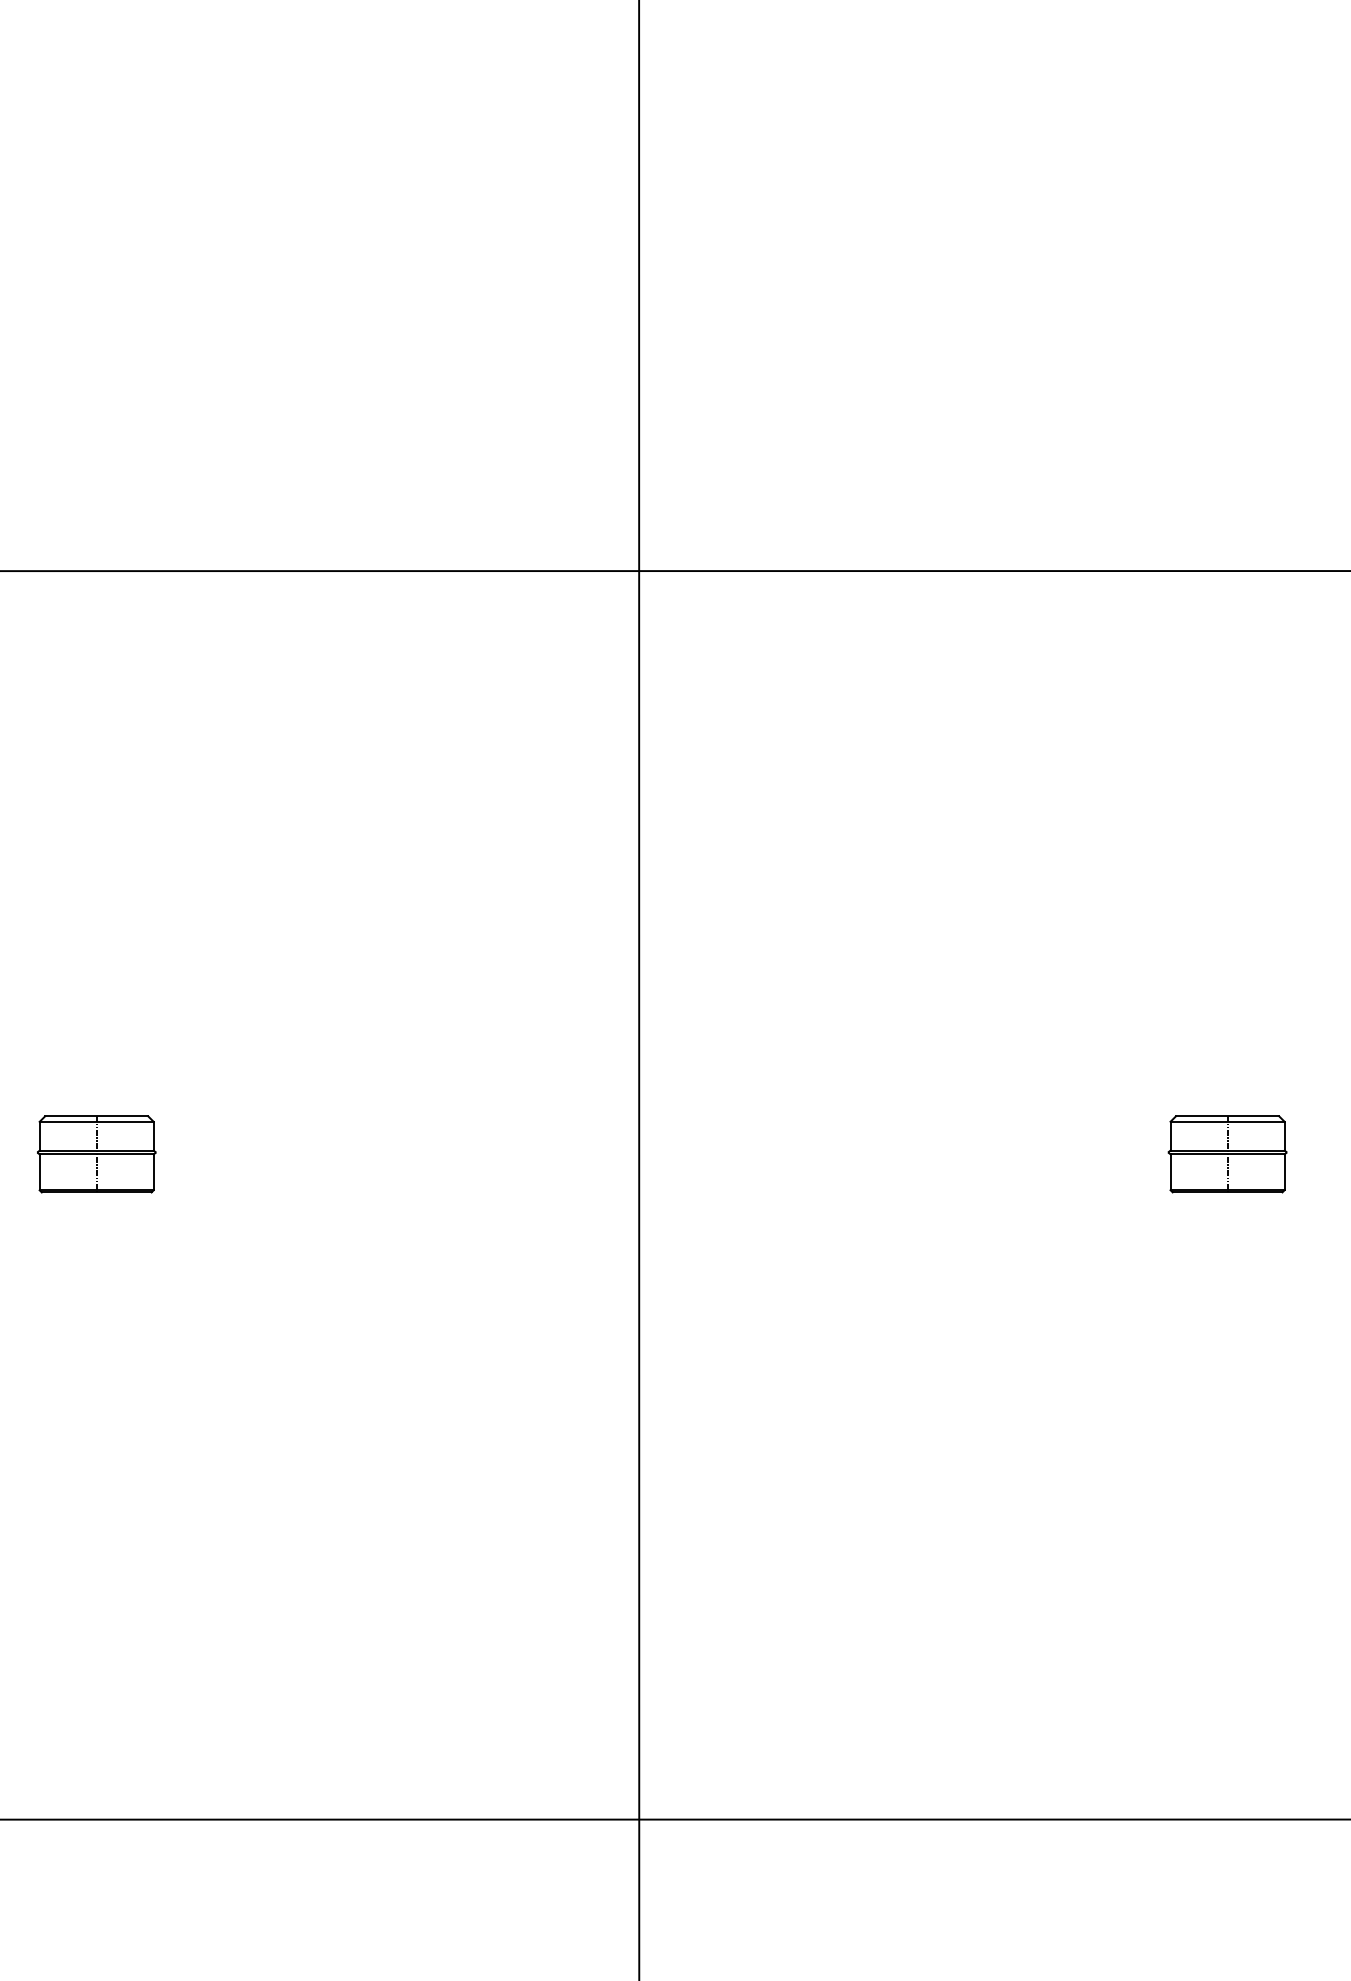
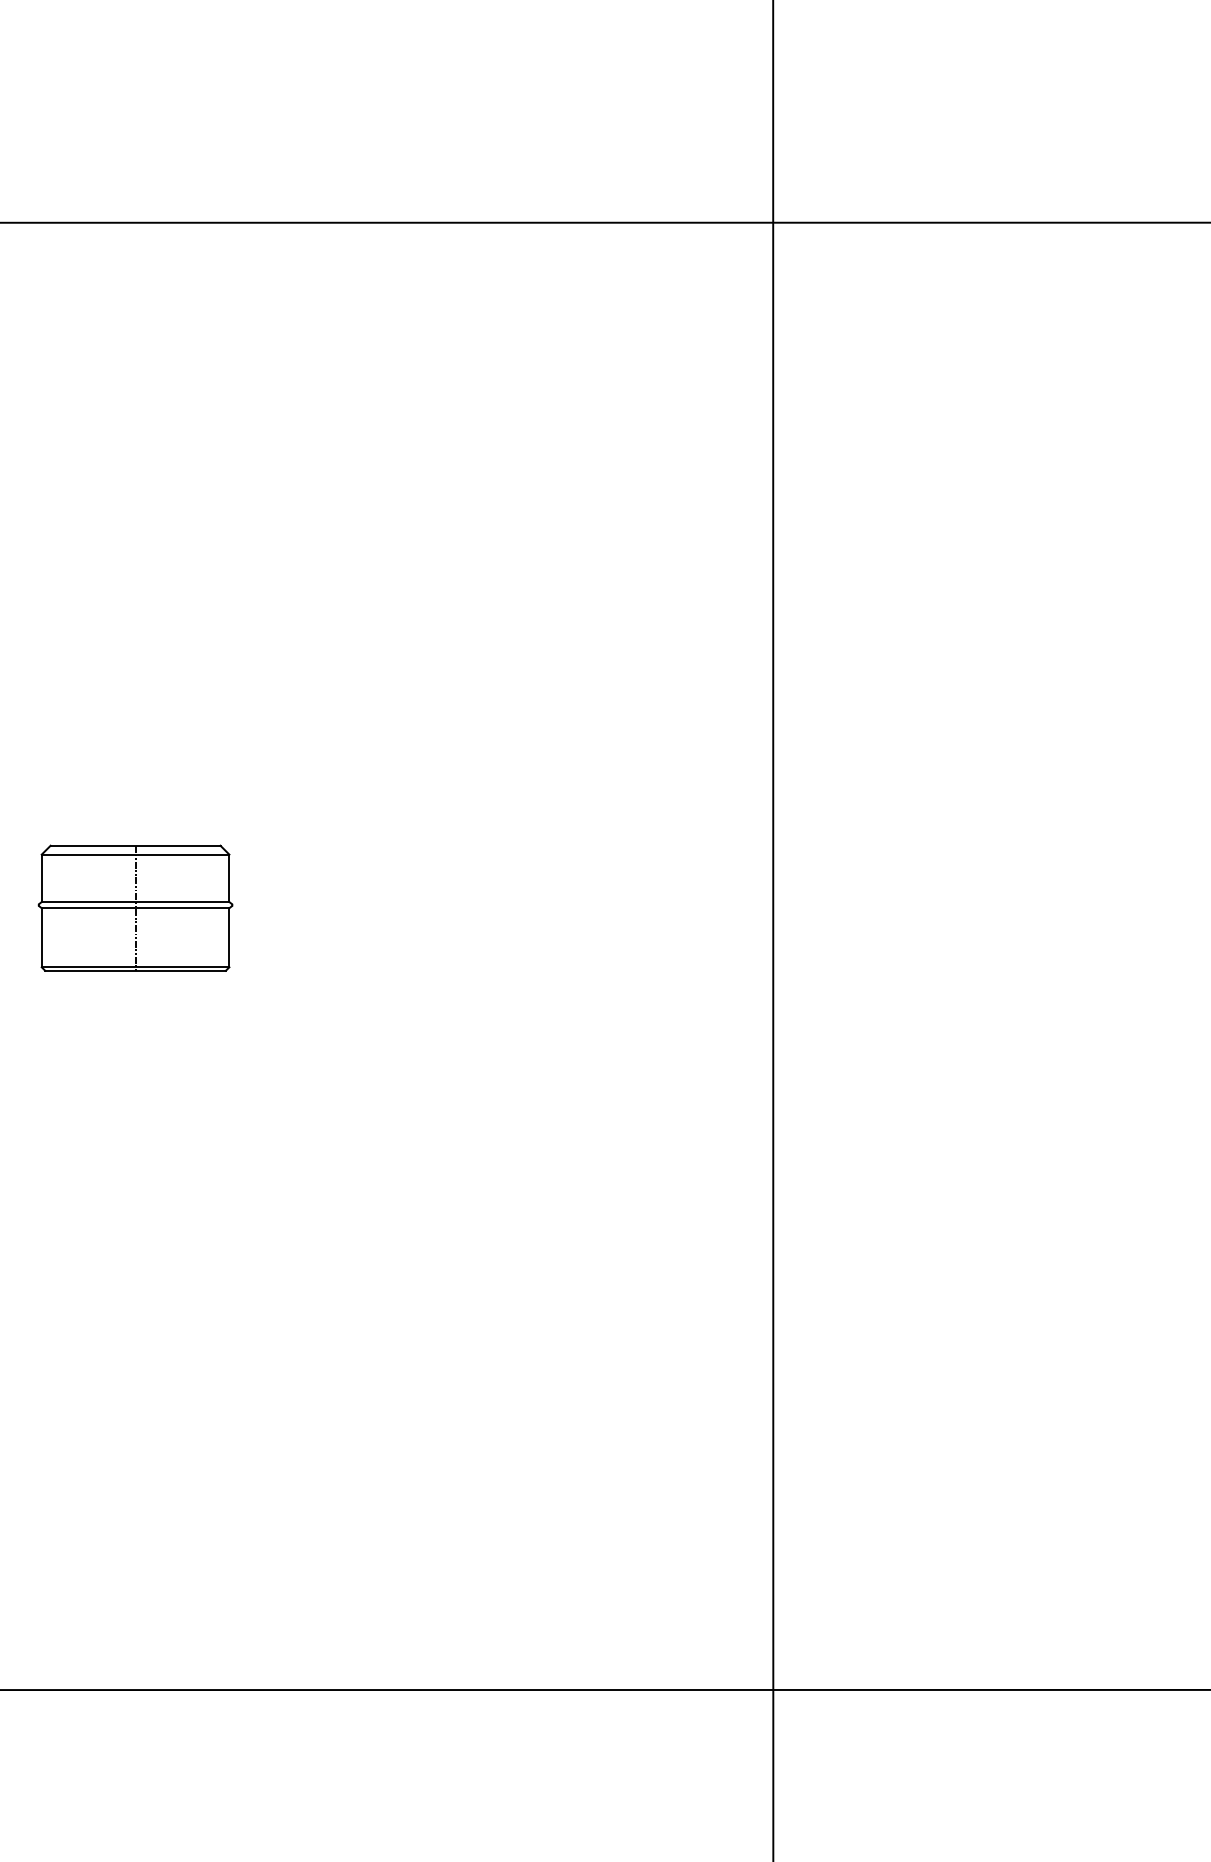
part: (96, 1154) -> (135, 908), size x1.4

